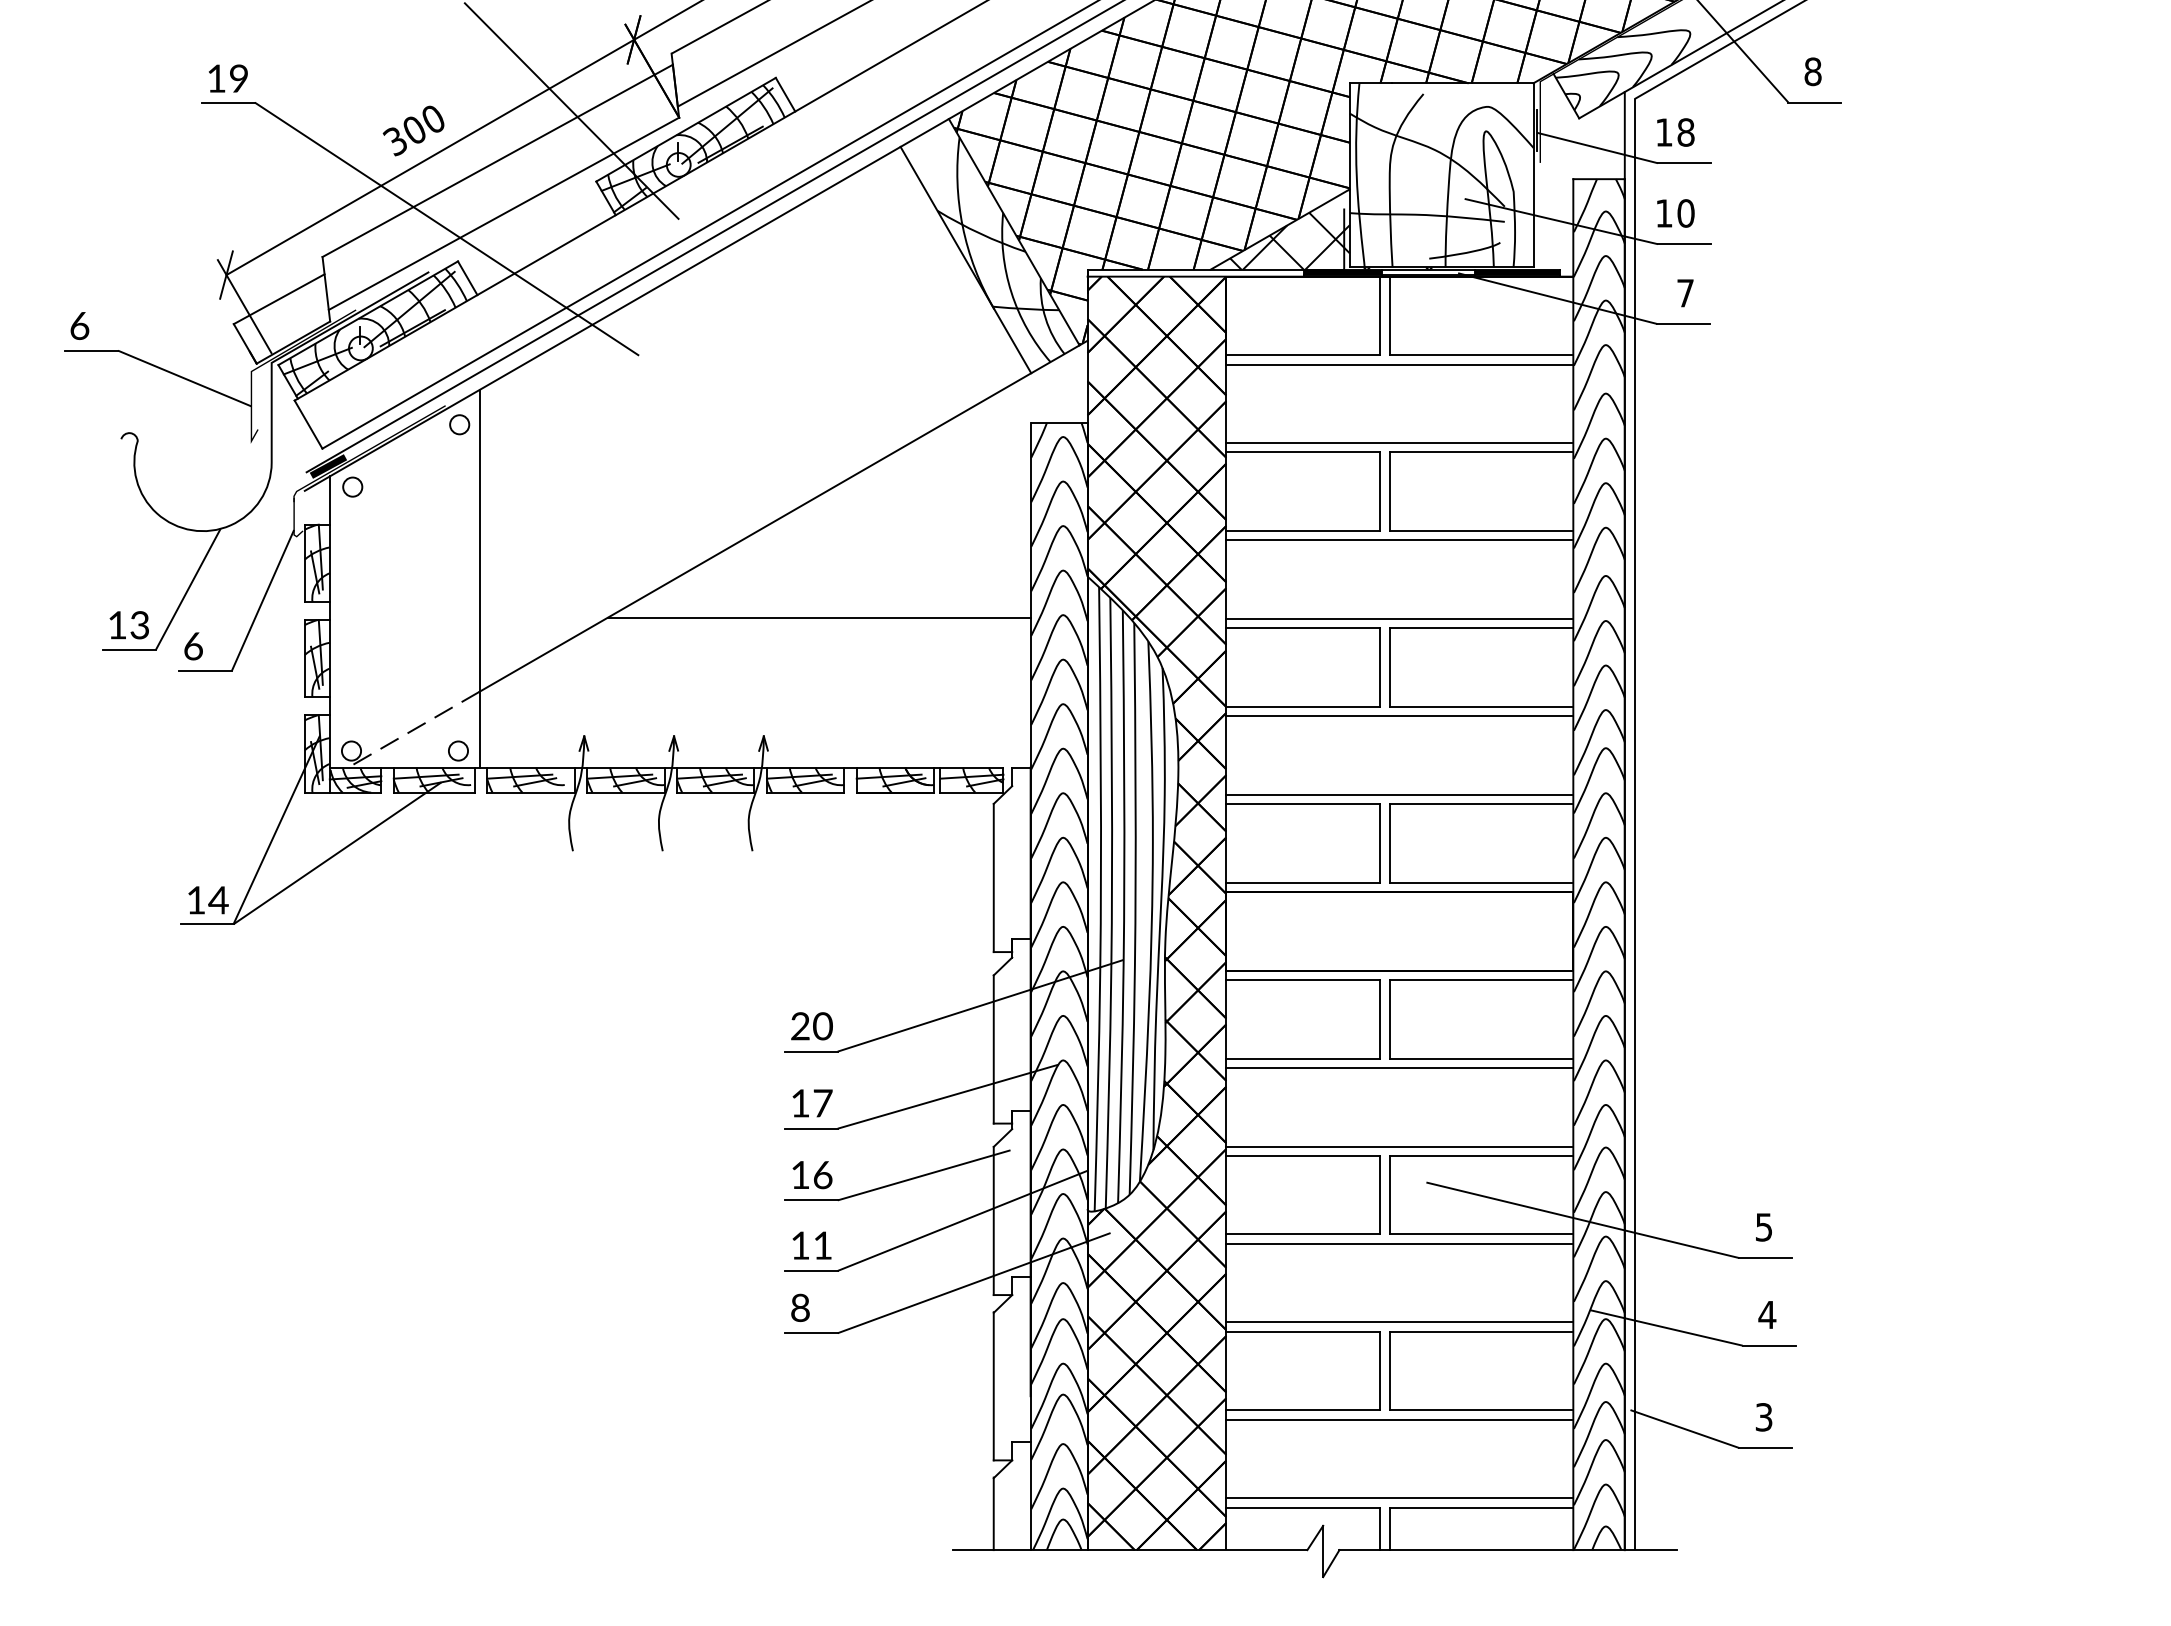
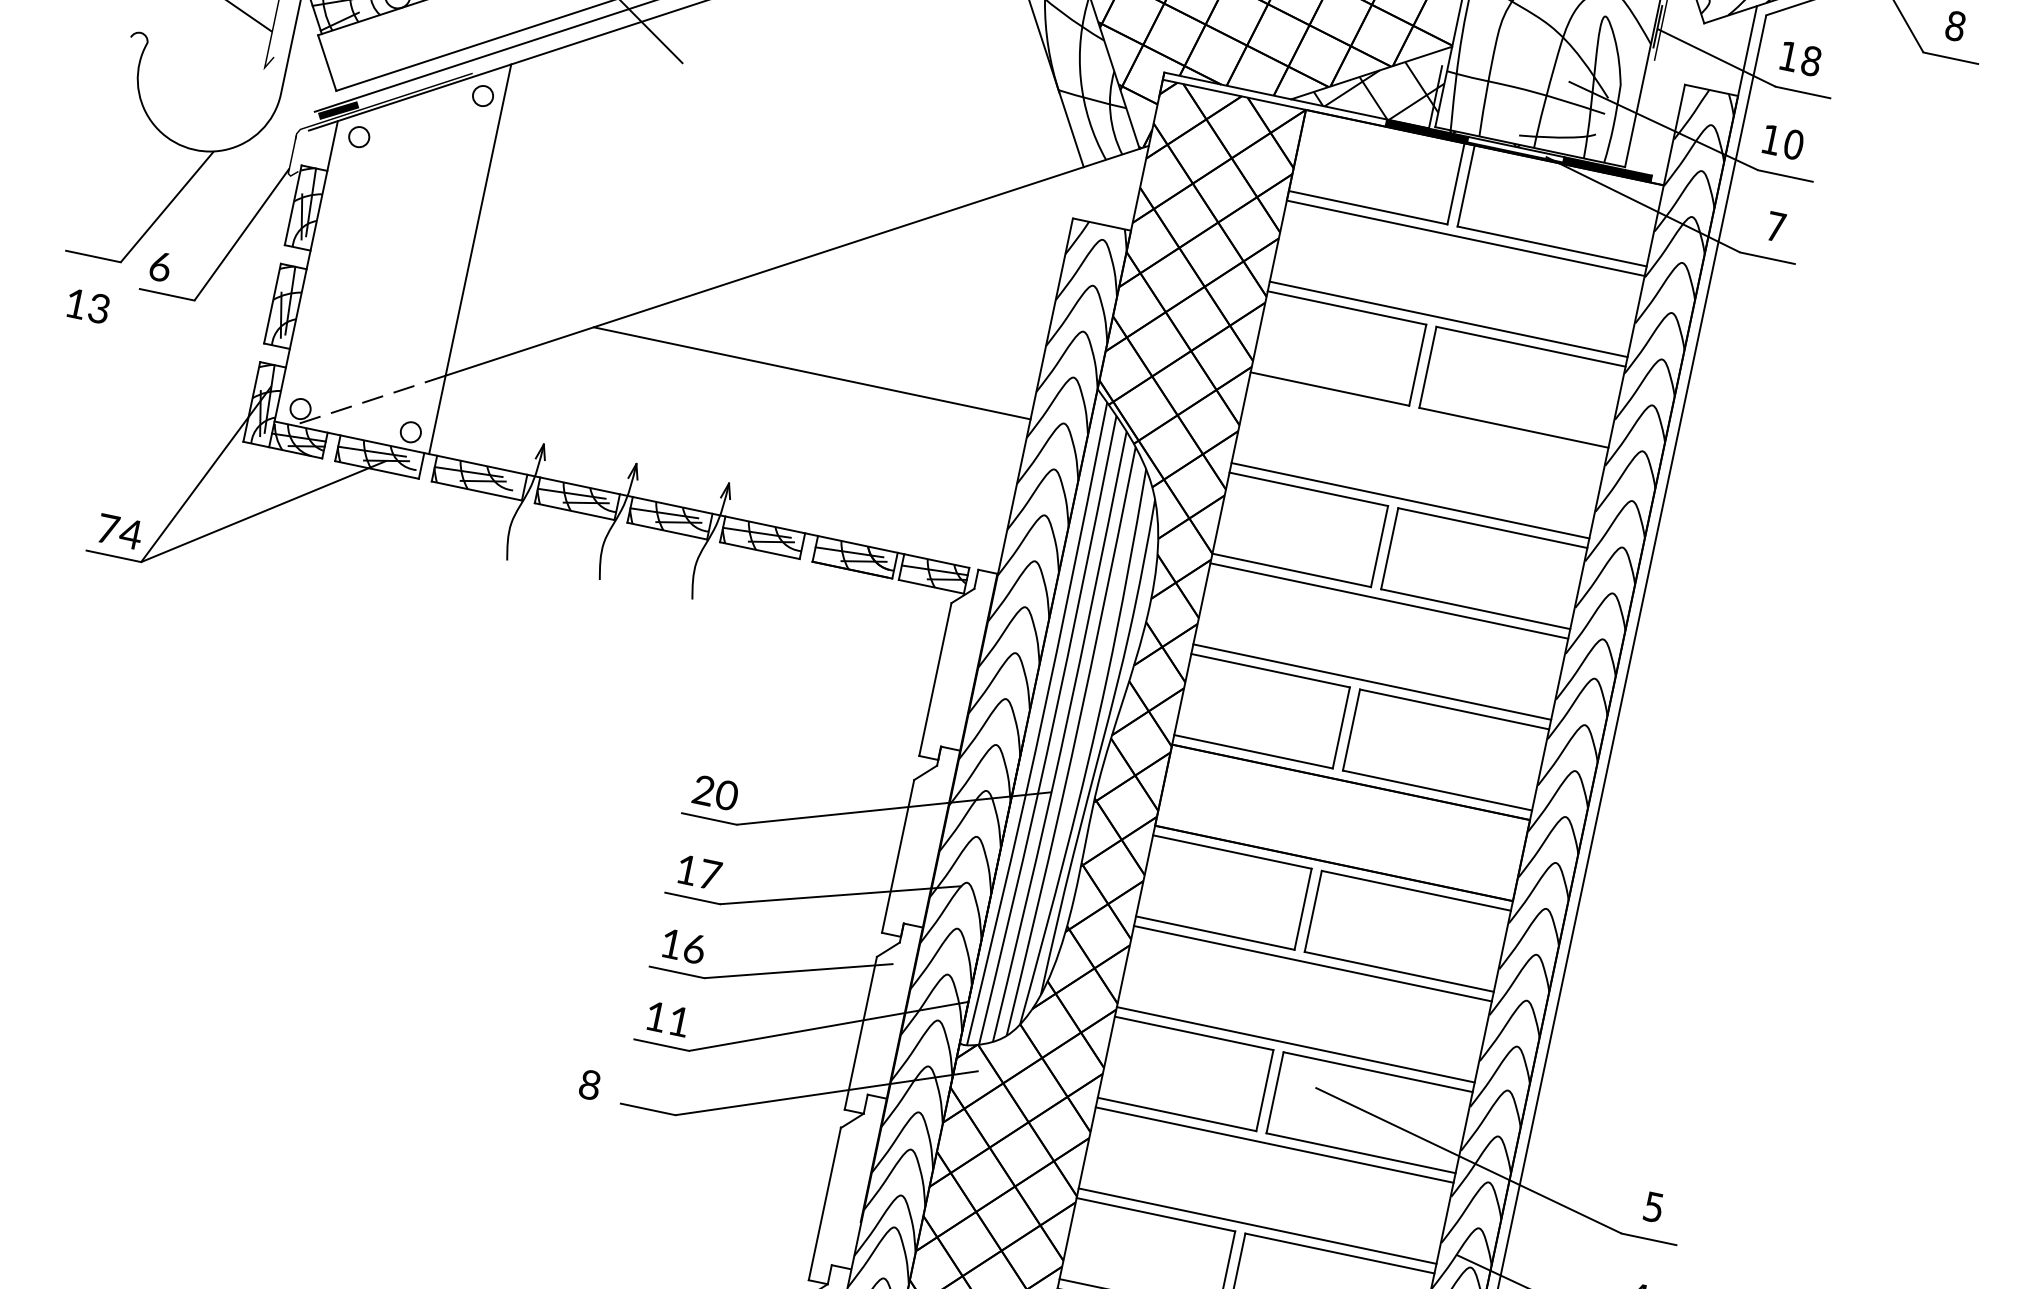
line: (1399, 540) -> (1427, 419), removed
text: (128, 625) -> (87, 306), moved
text: (196, 900) -> (108, 529), 14 -> 74
text: (800, 1307) -> (590, 1084), moved

